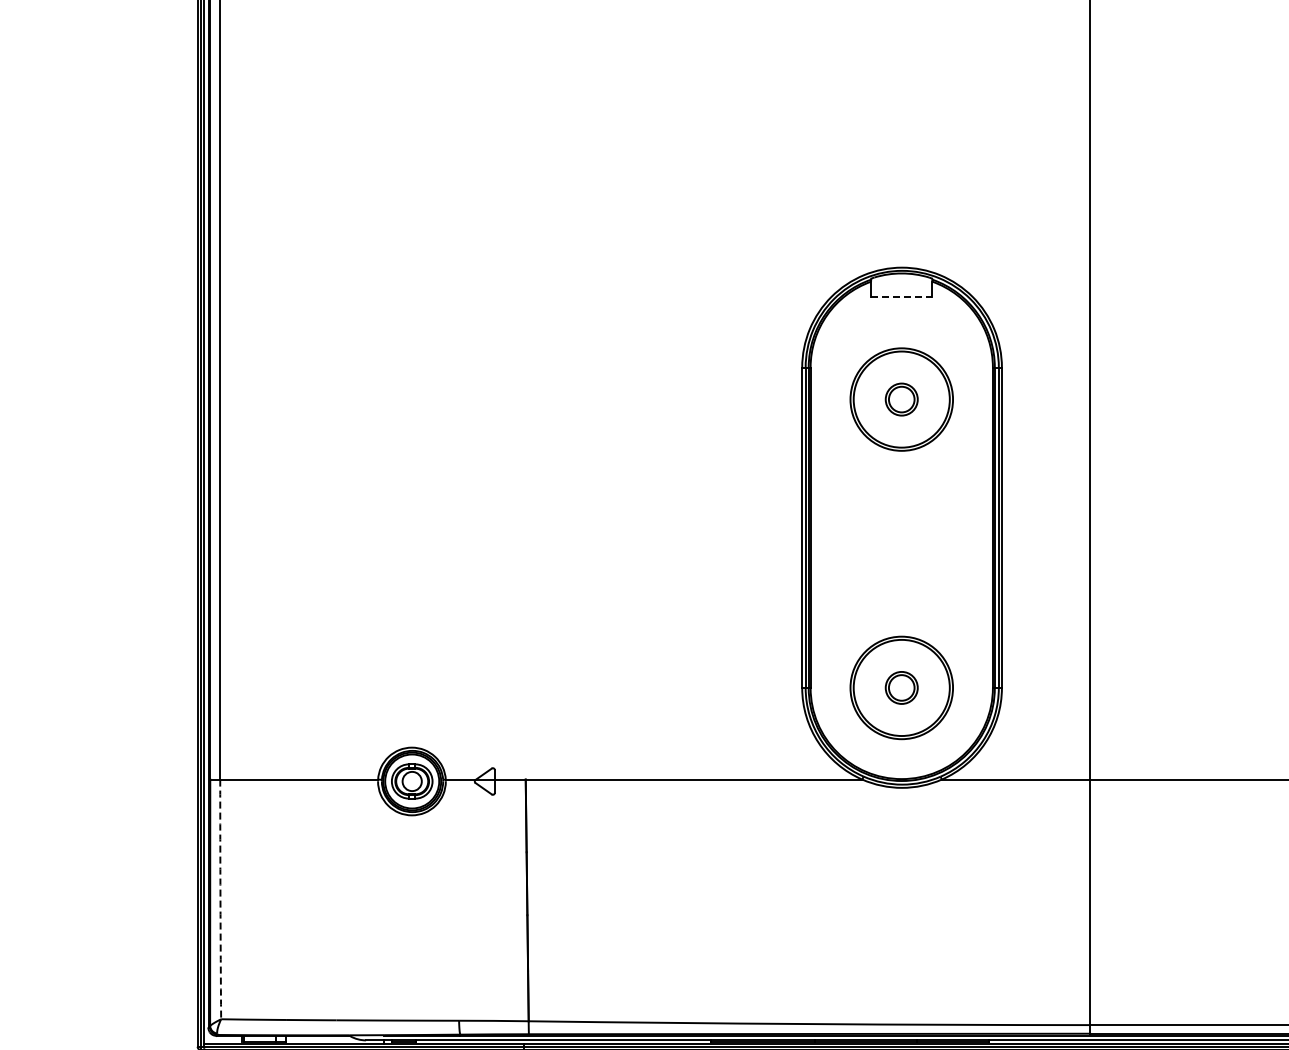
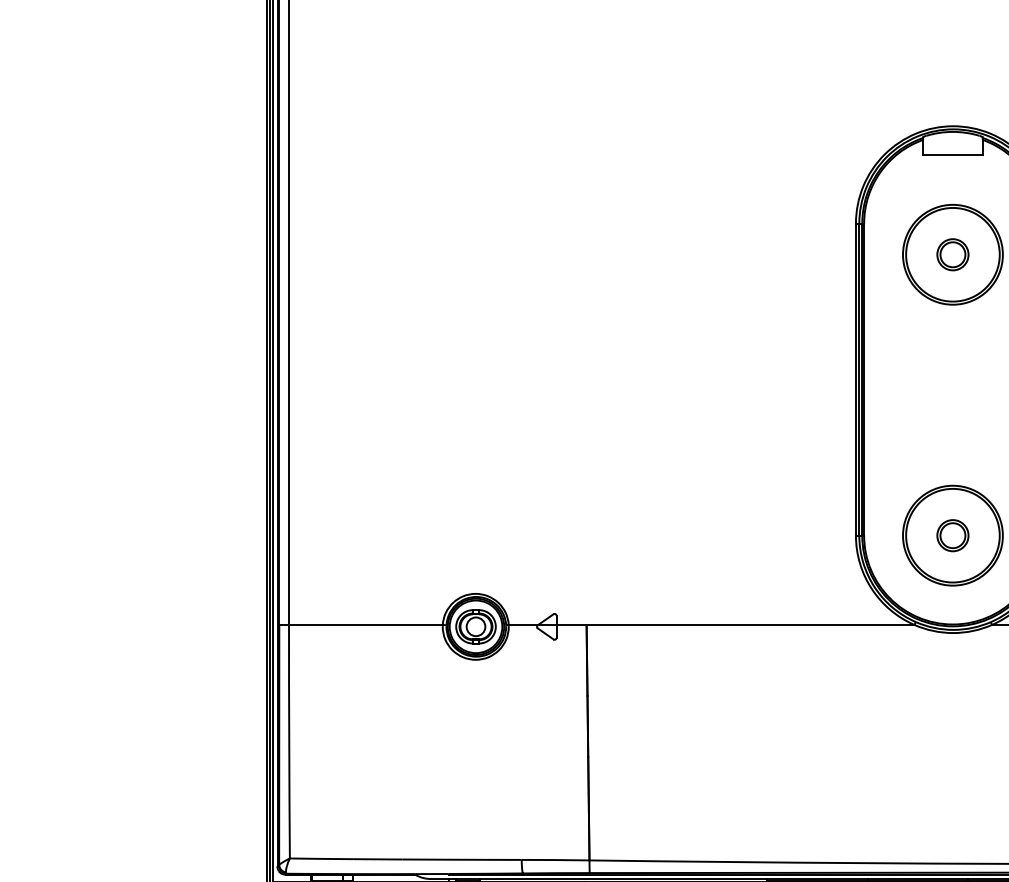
line: (901, 297) -> (952, 155), dashed -> solid
arc: (220, 899) -> (289, 741), dashed -> solid

